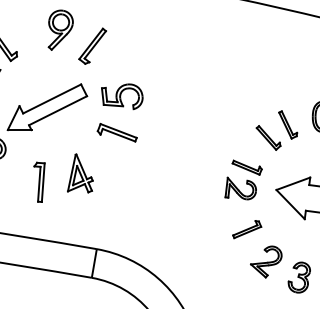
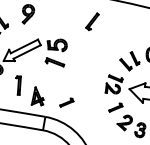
part: (92, 45) -> (92, 21), moved
part: (80, 173) -> (37, 96), moved
part: (141, 218) -> (66, 102), added

